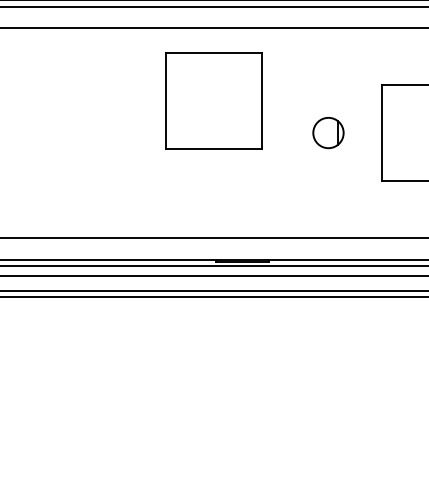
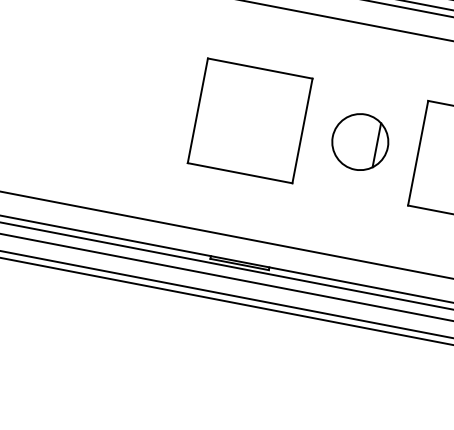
part: (213, 100) -> (249, 120), moved
part: (328, 132) -> (360, 141), size x1.67

